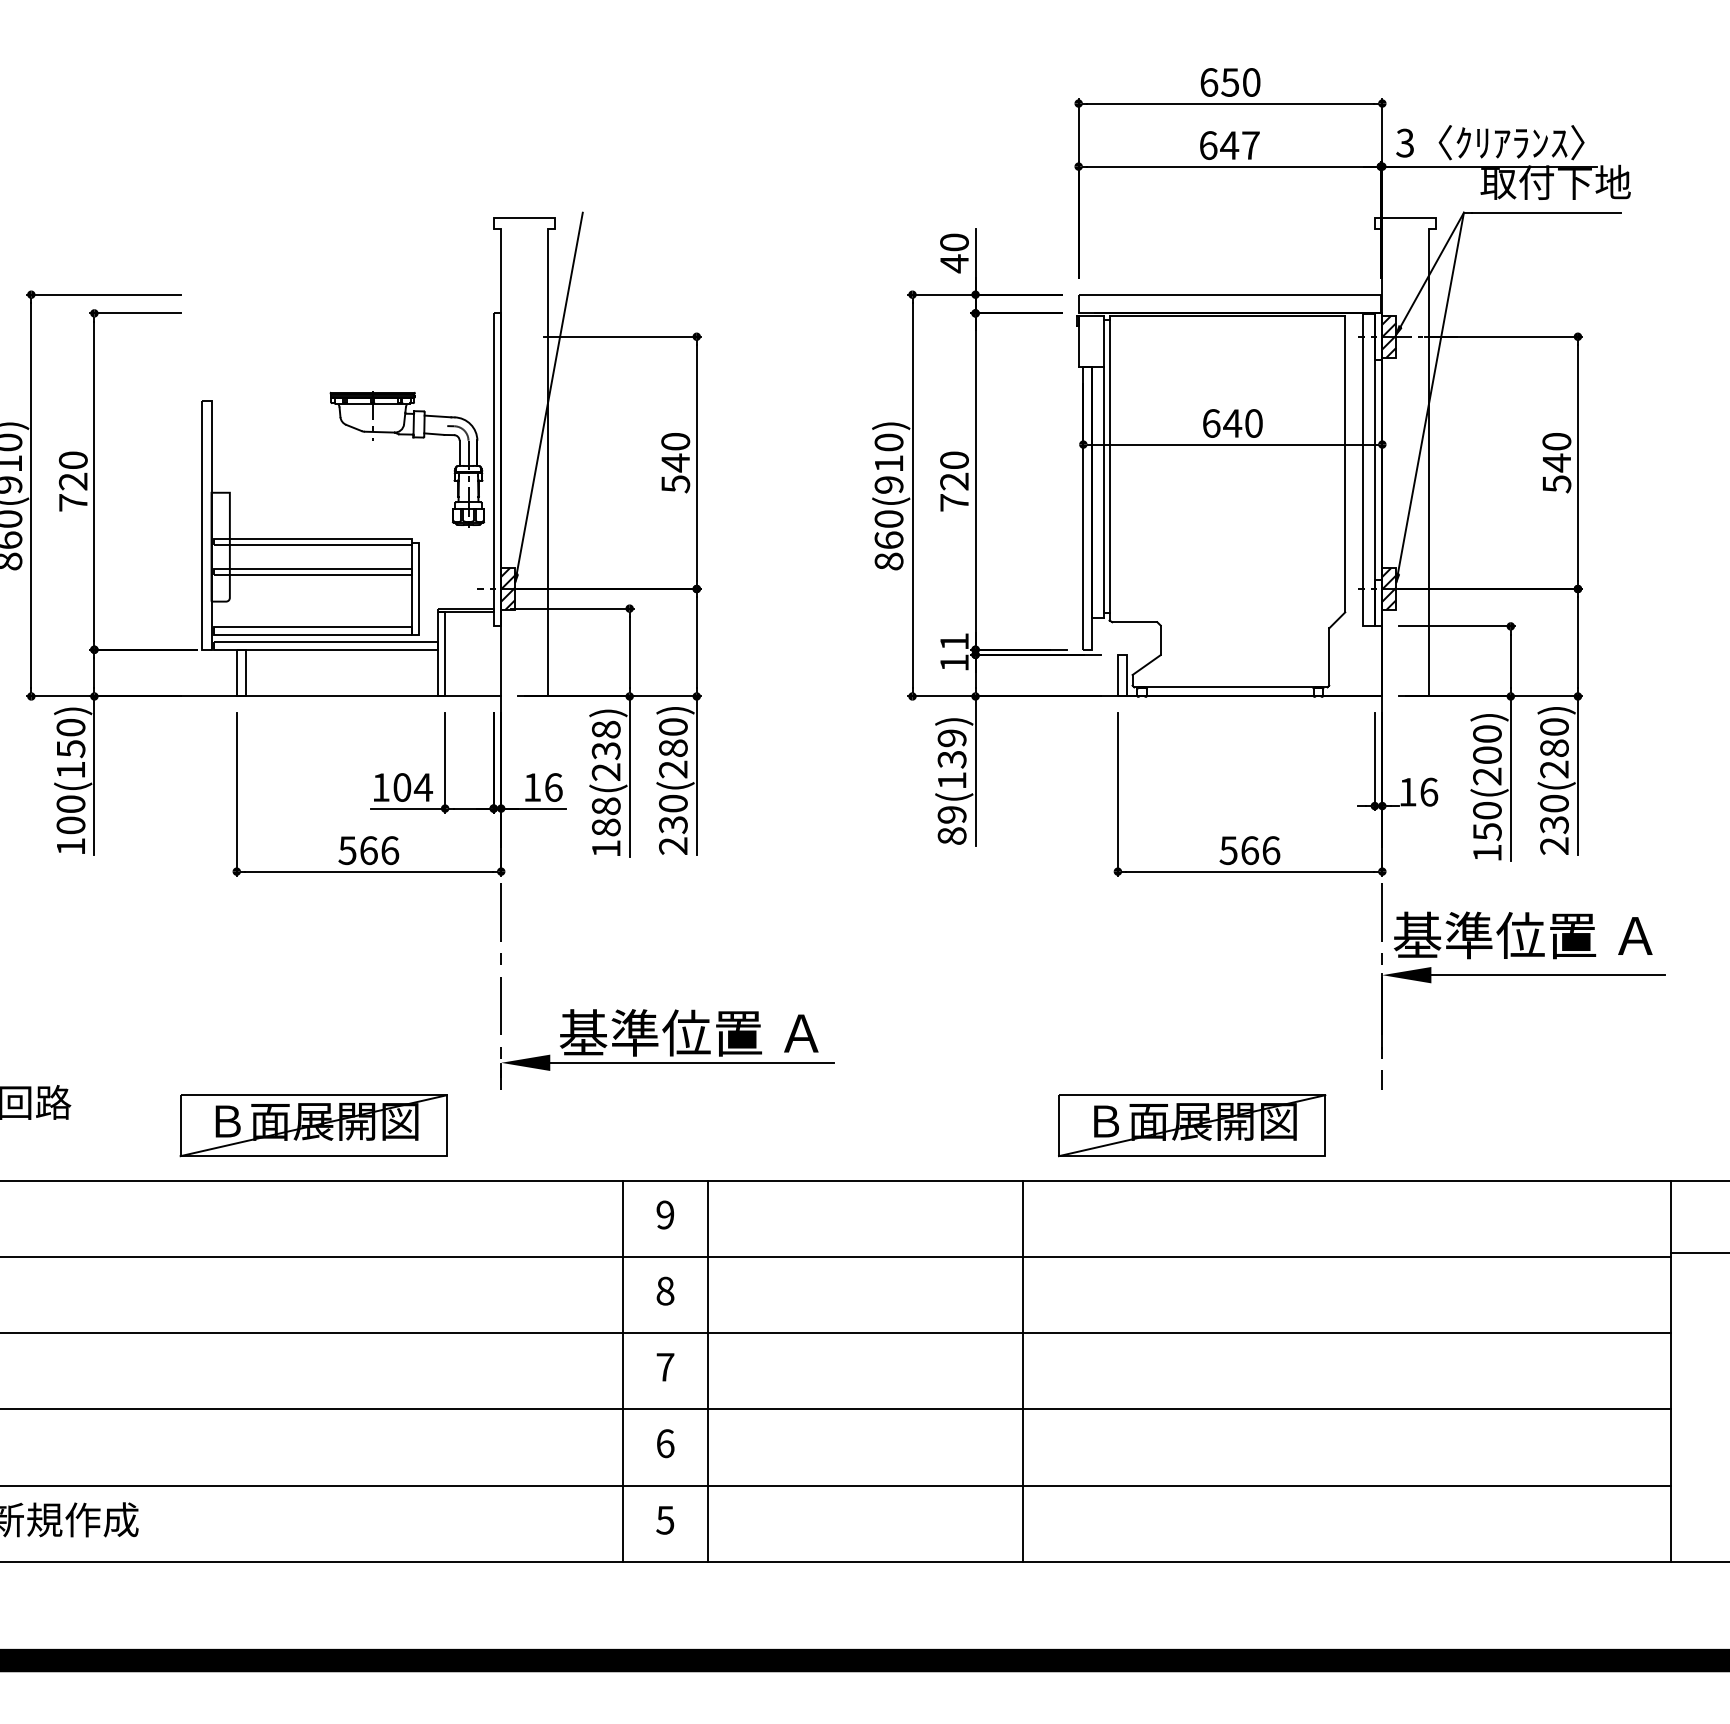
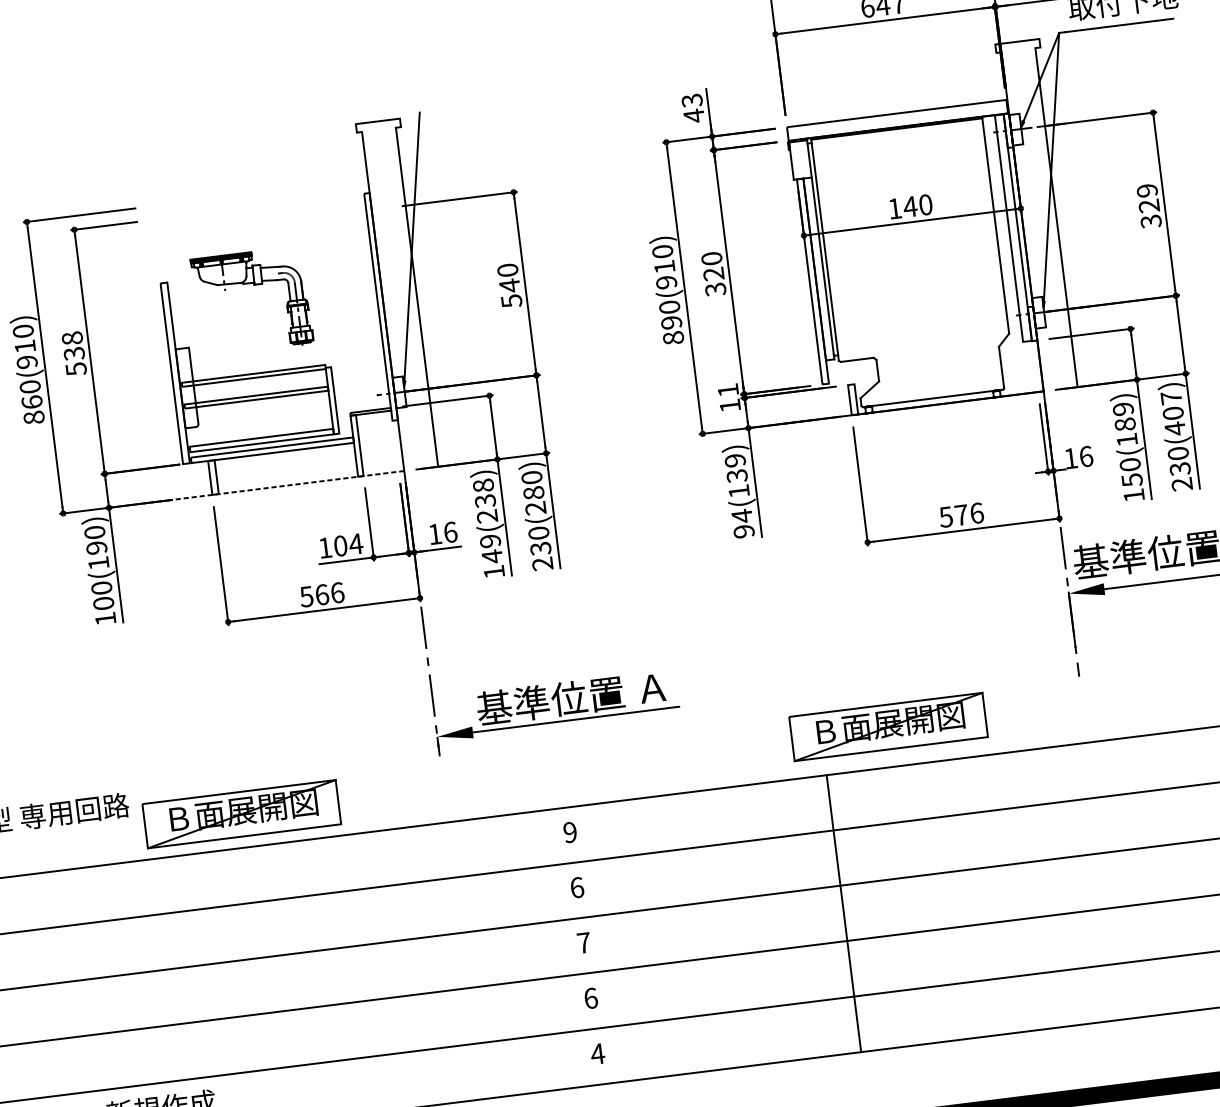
text: (954, 242) -> (692, 100), 40 -> 43
hatch: (1389, 336) -> (1016, 129), removed
text: (1211, 423) -> (895, 208), 640 -> 140
part: (412, 438) -> (253, 285), moved
text: (1556, 462) -> (1148, 205), 540 -> 329
text: (73, 481) -> (74, 353), 720 -> 538
text: (954, 502) -> (715, 289), 720 -> 320
text: (888, 540) -> (671, 322), 860(910) -> 890(910)
hatch: (508, 588) -> (399, 392), removed
hatch: (1389, 588) -> (1039, 312), removed
line: (321, 696) -> (273, 487), solid -> dashed
text: (1554, 748) -> (1173, 413), 230(280) -> 230(407)
text: (70, 749) -> (96, 548), 100(150) -> 100(190)
text: (1487, 755) -> (1125, 424), 150(200) -> 150(189)
text: (605, 817) -> (490, 549), 188(238) -> 149(238)
text: (951, 824) -> (742, 523), 89(139) -> 94(139)
text: (1249, 850) -> (961, 515), 566 -> 576
part: (313, 1125) -> (241, 814), moved
part: (1192, 1125) -> (888, 726), moved
text: (665, 1290) -> (577, 887), 8 -> 6
line: (623, 1371) -> (554, 949), removed
line: (707, 1371) -> (614, 942), removed
text: (664, 1520) -> (597, 1054), 5 -> 4

